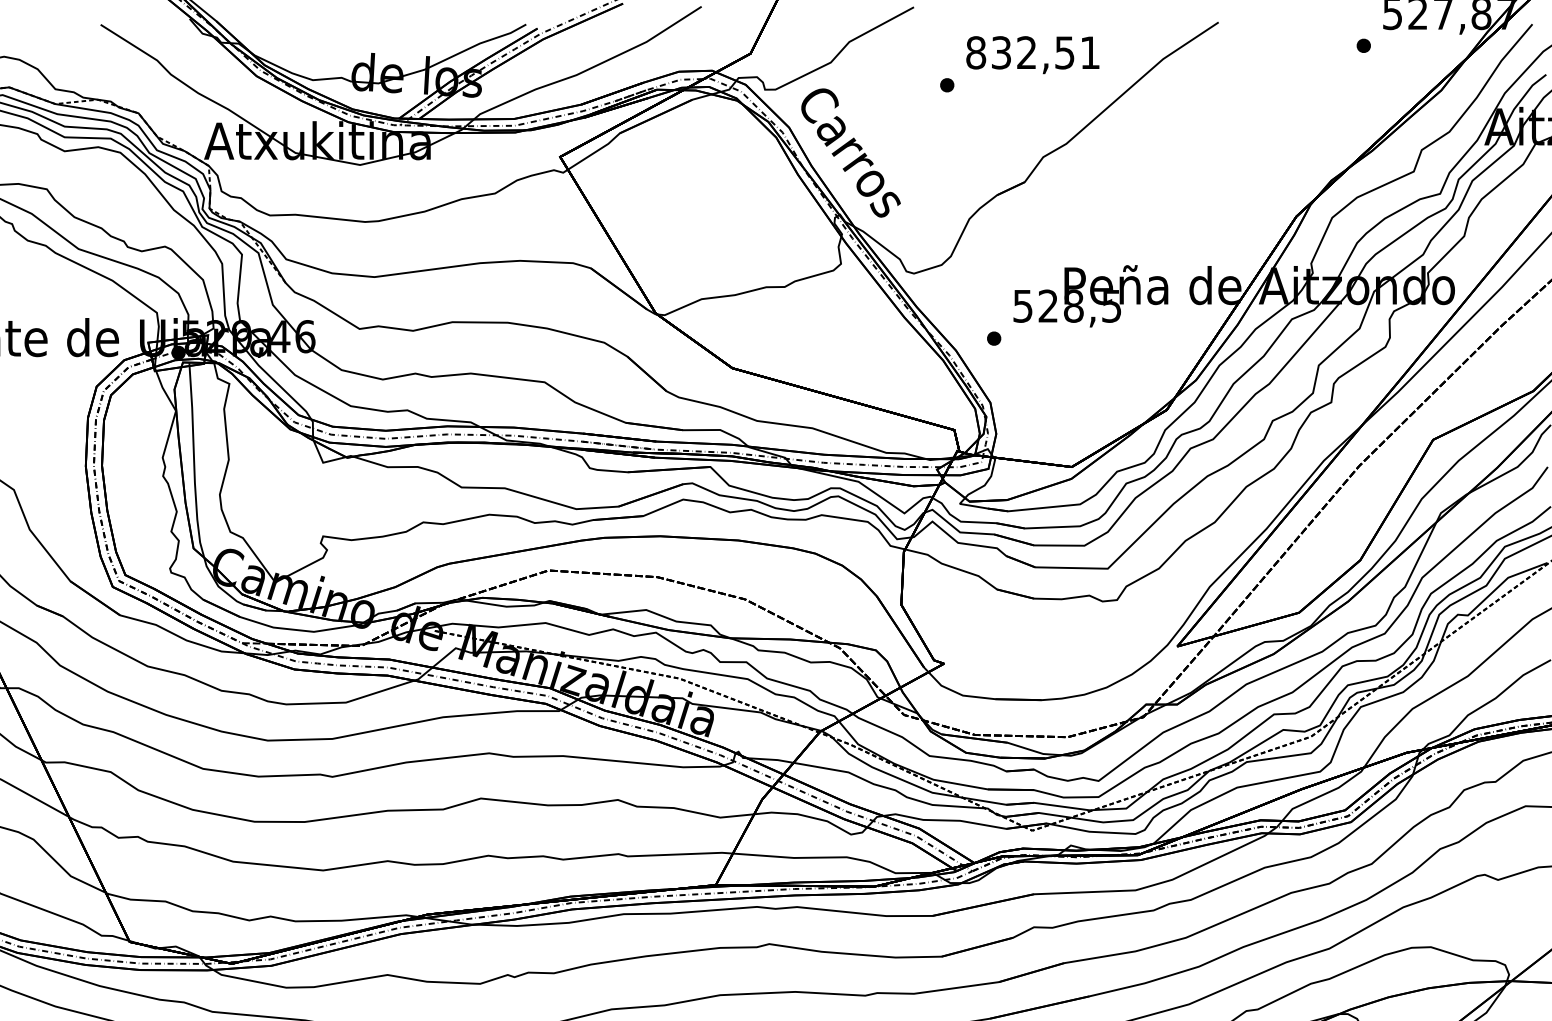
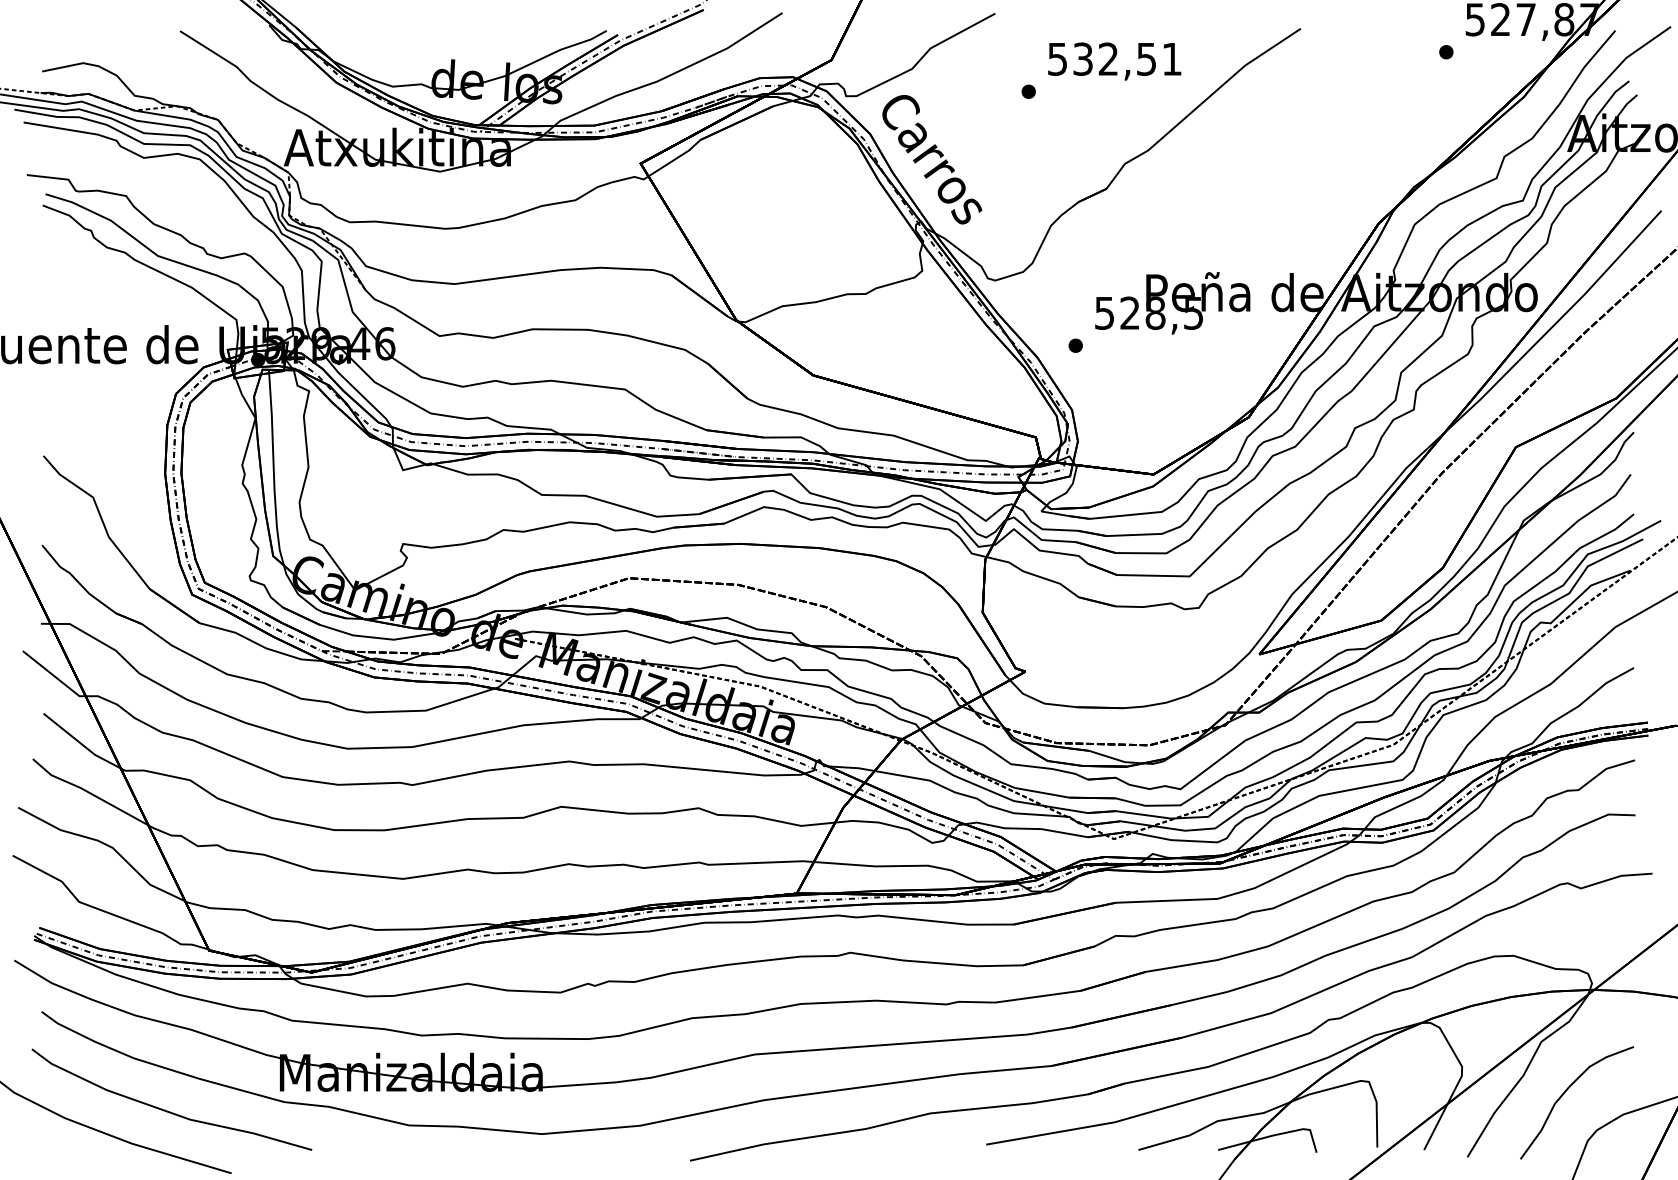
text: (975, 52) -> (1057, 58), 832,51 -> 532,51

